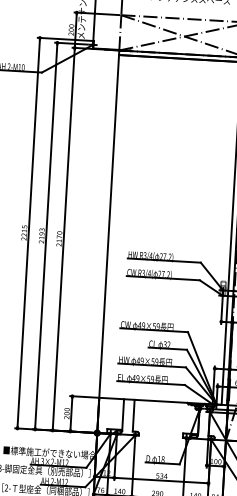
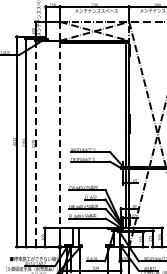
line: (108, 224) -> (59, 134), solid -> dashed
line: (62, 238) -> (35, 143), solid -> dashed

